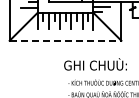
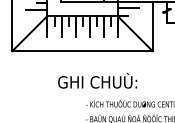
line: (65, 40) -> (82, 50), dashed -> solid
text: (95, 64) -> (97, 80), moved

